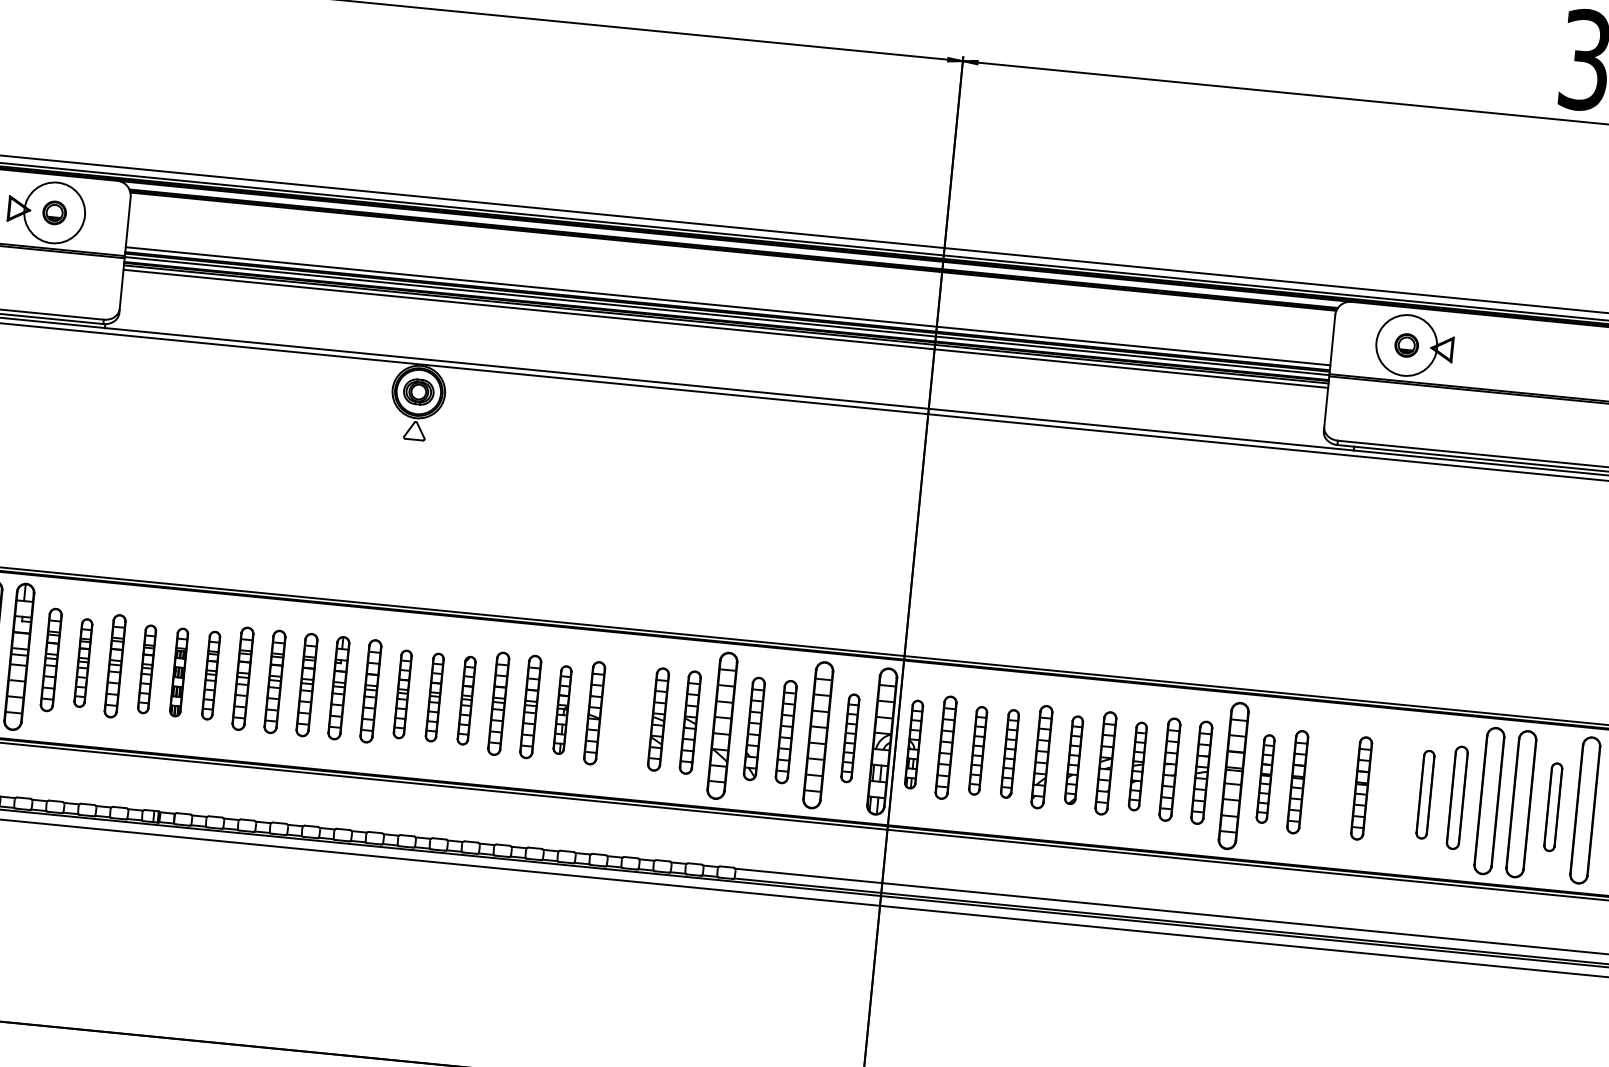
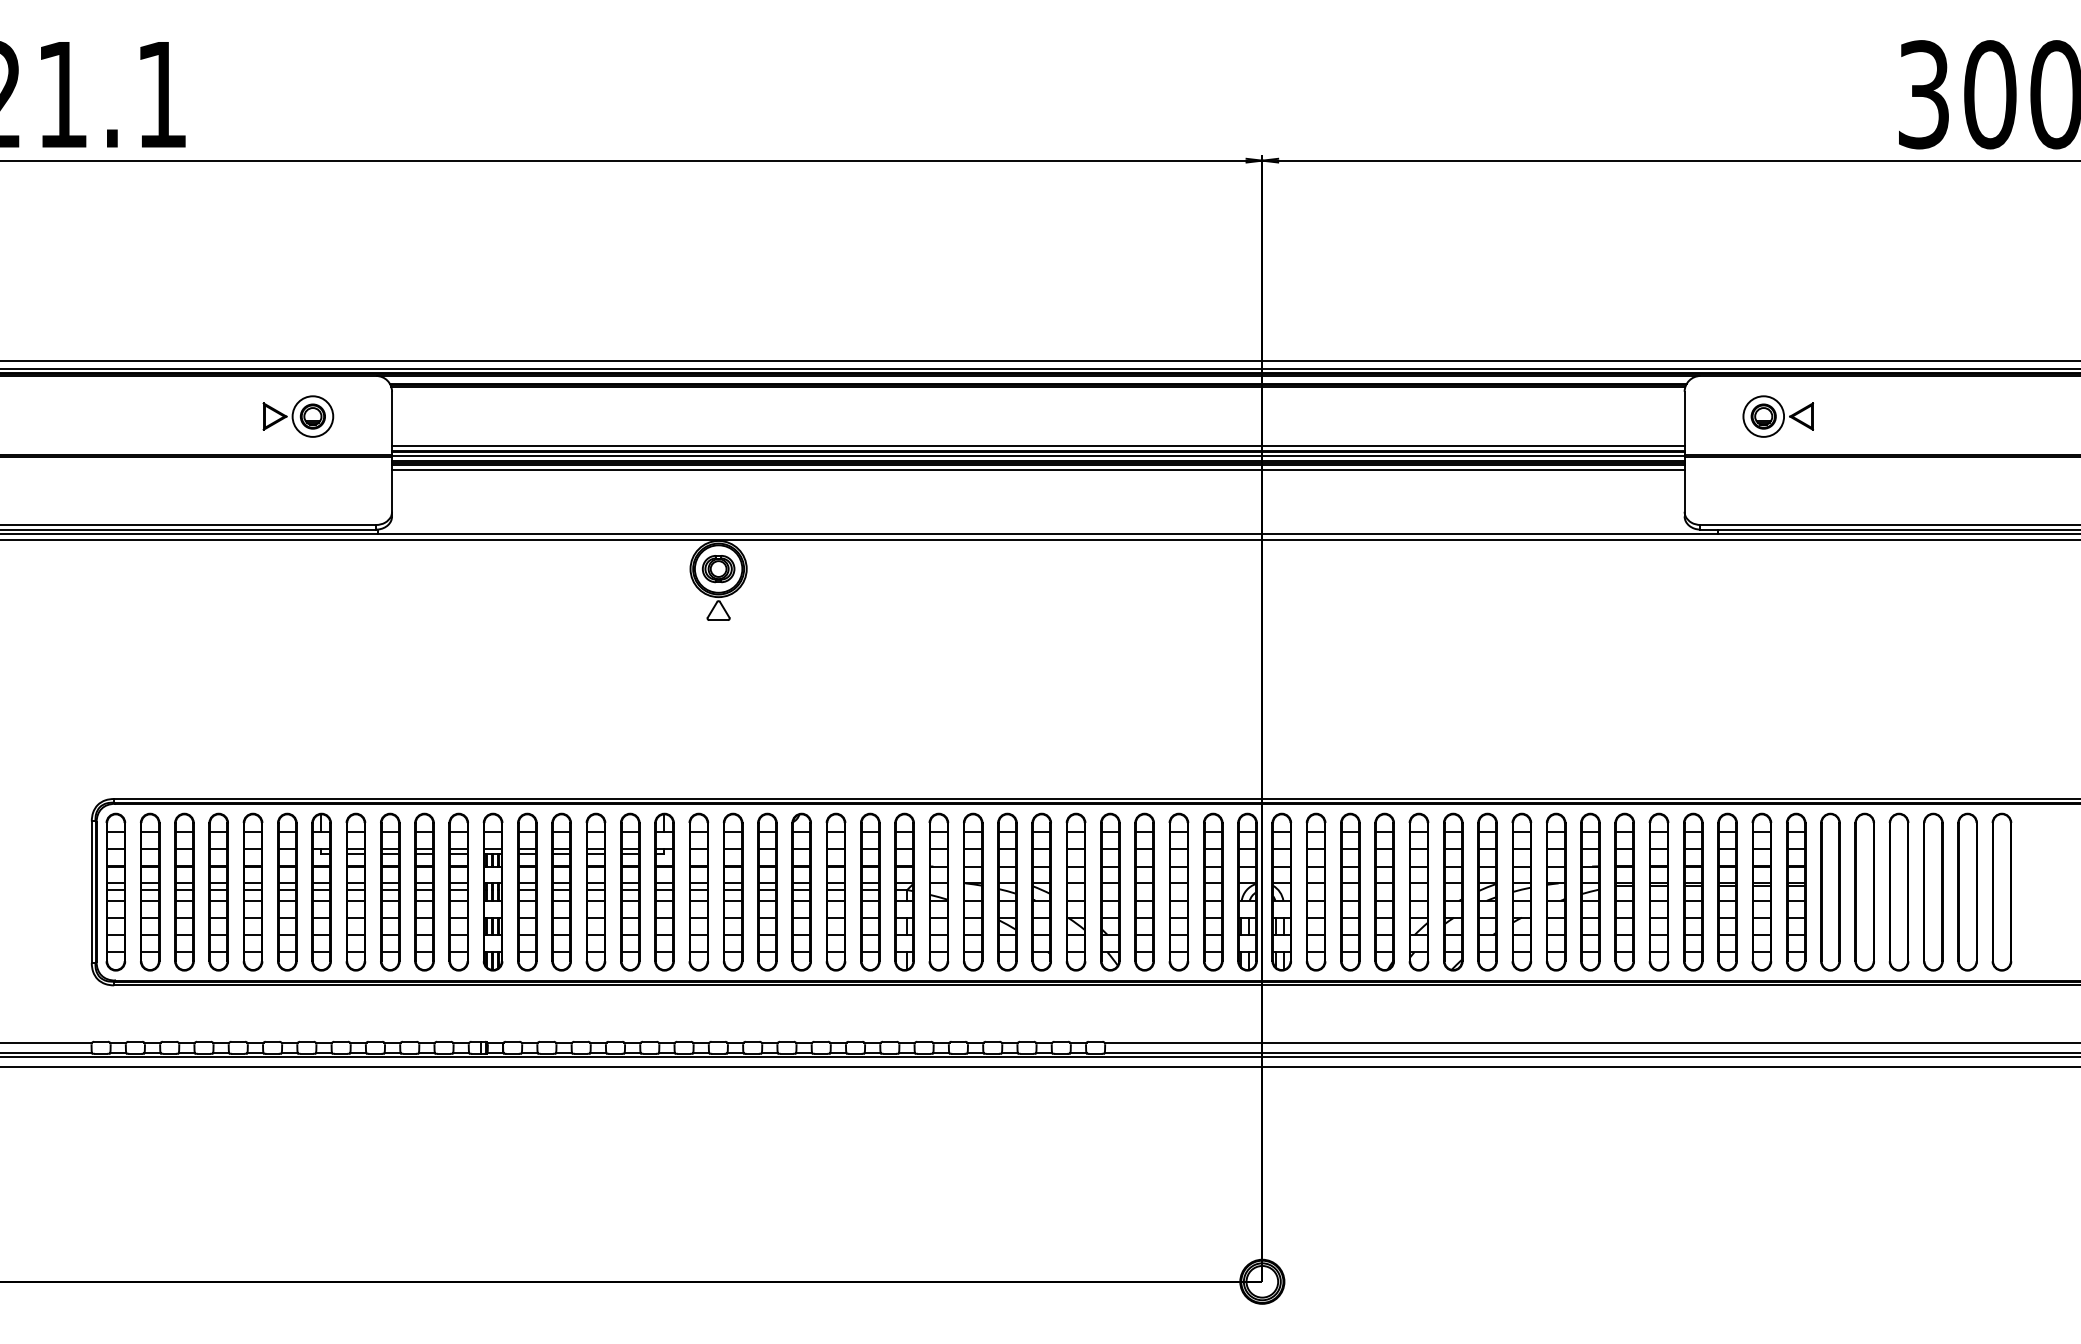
circle: (54, 212) -> (312, 416), size x0.62
circle: (1406, 345) -> (1763, 416), size x0.62
part: (50, 659) -> (355, 891), size x1.43
part: (83, 662) -> (390, 891), size x1.67
part: (115, 665) -> (424, 891), size x1.43
part: (146, 668) -> (458, 891), size x1.67
part: (178, 671) -> (492, 891), size x1.67
part: (211, 675) -> (527, 891), size x1.67
part: (242, 678) -> (561, 891), size x1.43
part: (274, 681) -> (595, 891), size x1.43
part: (307, 684) -> (630, 891), size x1.43
part: (338, 687) -> (664, 891), size x1.43
part: (370, 690) -> (698, 891), size x1.43
part: (402, 693) -> (732, 891), size x1.67
part: (434, 697) -> (767, 891), size x1.67
part: (466, 700) -> (801, 891), size x1.67
part: (498, 703) -> (835, 891), size x1.43
part: (530, 706) -> (870, 891), size x1.43
part: (562, 709) -> (904, 891), size x1.67
part: (594, 712) -> (938, 891), size x1.43
part: (626, 715) -> (973, 891), added
part: (658, 718) -> (1007, 891), size x1.43
part: (690, 722) -> (1041, 891), size x1.43
part: (754, 728) -> (1110, 891), size x1.43
part: (786, 731) -> (1144, 891), size x1.43
part: (850, 737) -> (1213, 891), size x1.67
part: (913, 744) -> (1281, 891), size x1.67
part: (945, 747) -> (1315, 891), size x1.43
part: (978, 750) -> (1350, 891), size x1.67
part: (1009, 753) -> (1384, 891), size x1.67
part: (1041, 756) -> (1418, 891), size x1.43
part: (1074, 759) -> (1453, 891), size x1.67
part: (1105, 762) -> (1487, 891), size x1.43
part: (1137, 765) -> (1521, 891), size x1.67
part: (1170, 769) -> (1556, 891), size x1.43
part: (1201, 772) -> (1590, 891), size x1.43
part: (1265, 778) -> (1658, 891), size x1.67
part: (1297, 781) -> (1693, 891), size x1.43
part: (1329, 784) -> (1727, 891), added
part: (1361, 787) -> (1761, 891), size x1.43
part: (1393, 791) -> (1796, 891), added
part: (1425, 794) -> (1830, 891), size x1.67
part: (1457, 797) -> (1864, 891), size x1.43
part: (1553, 806) -> (1967, 891), size x1.67

